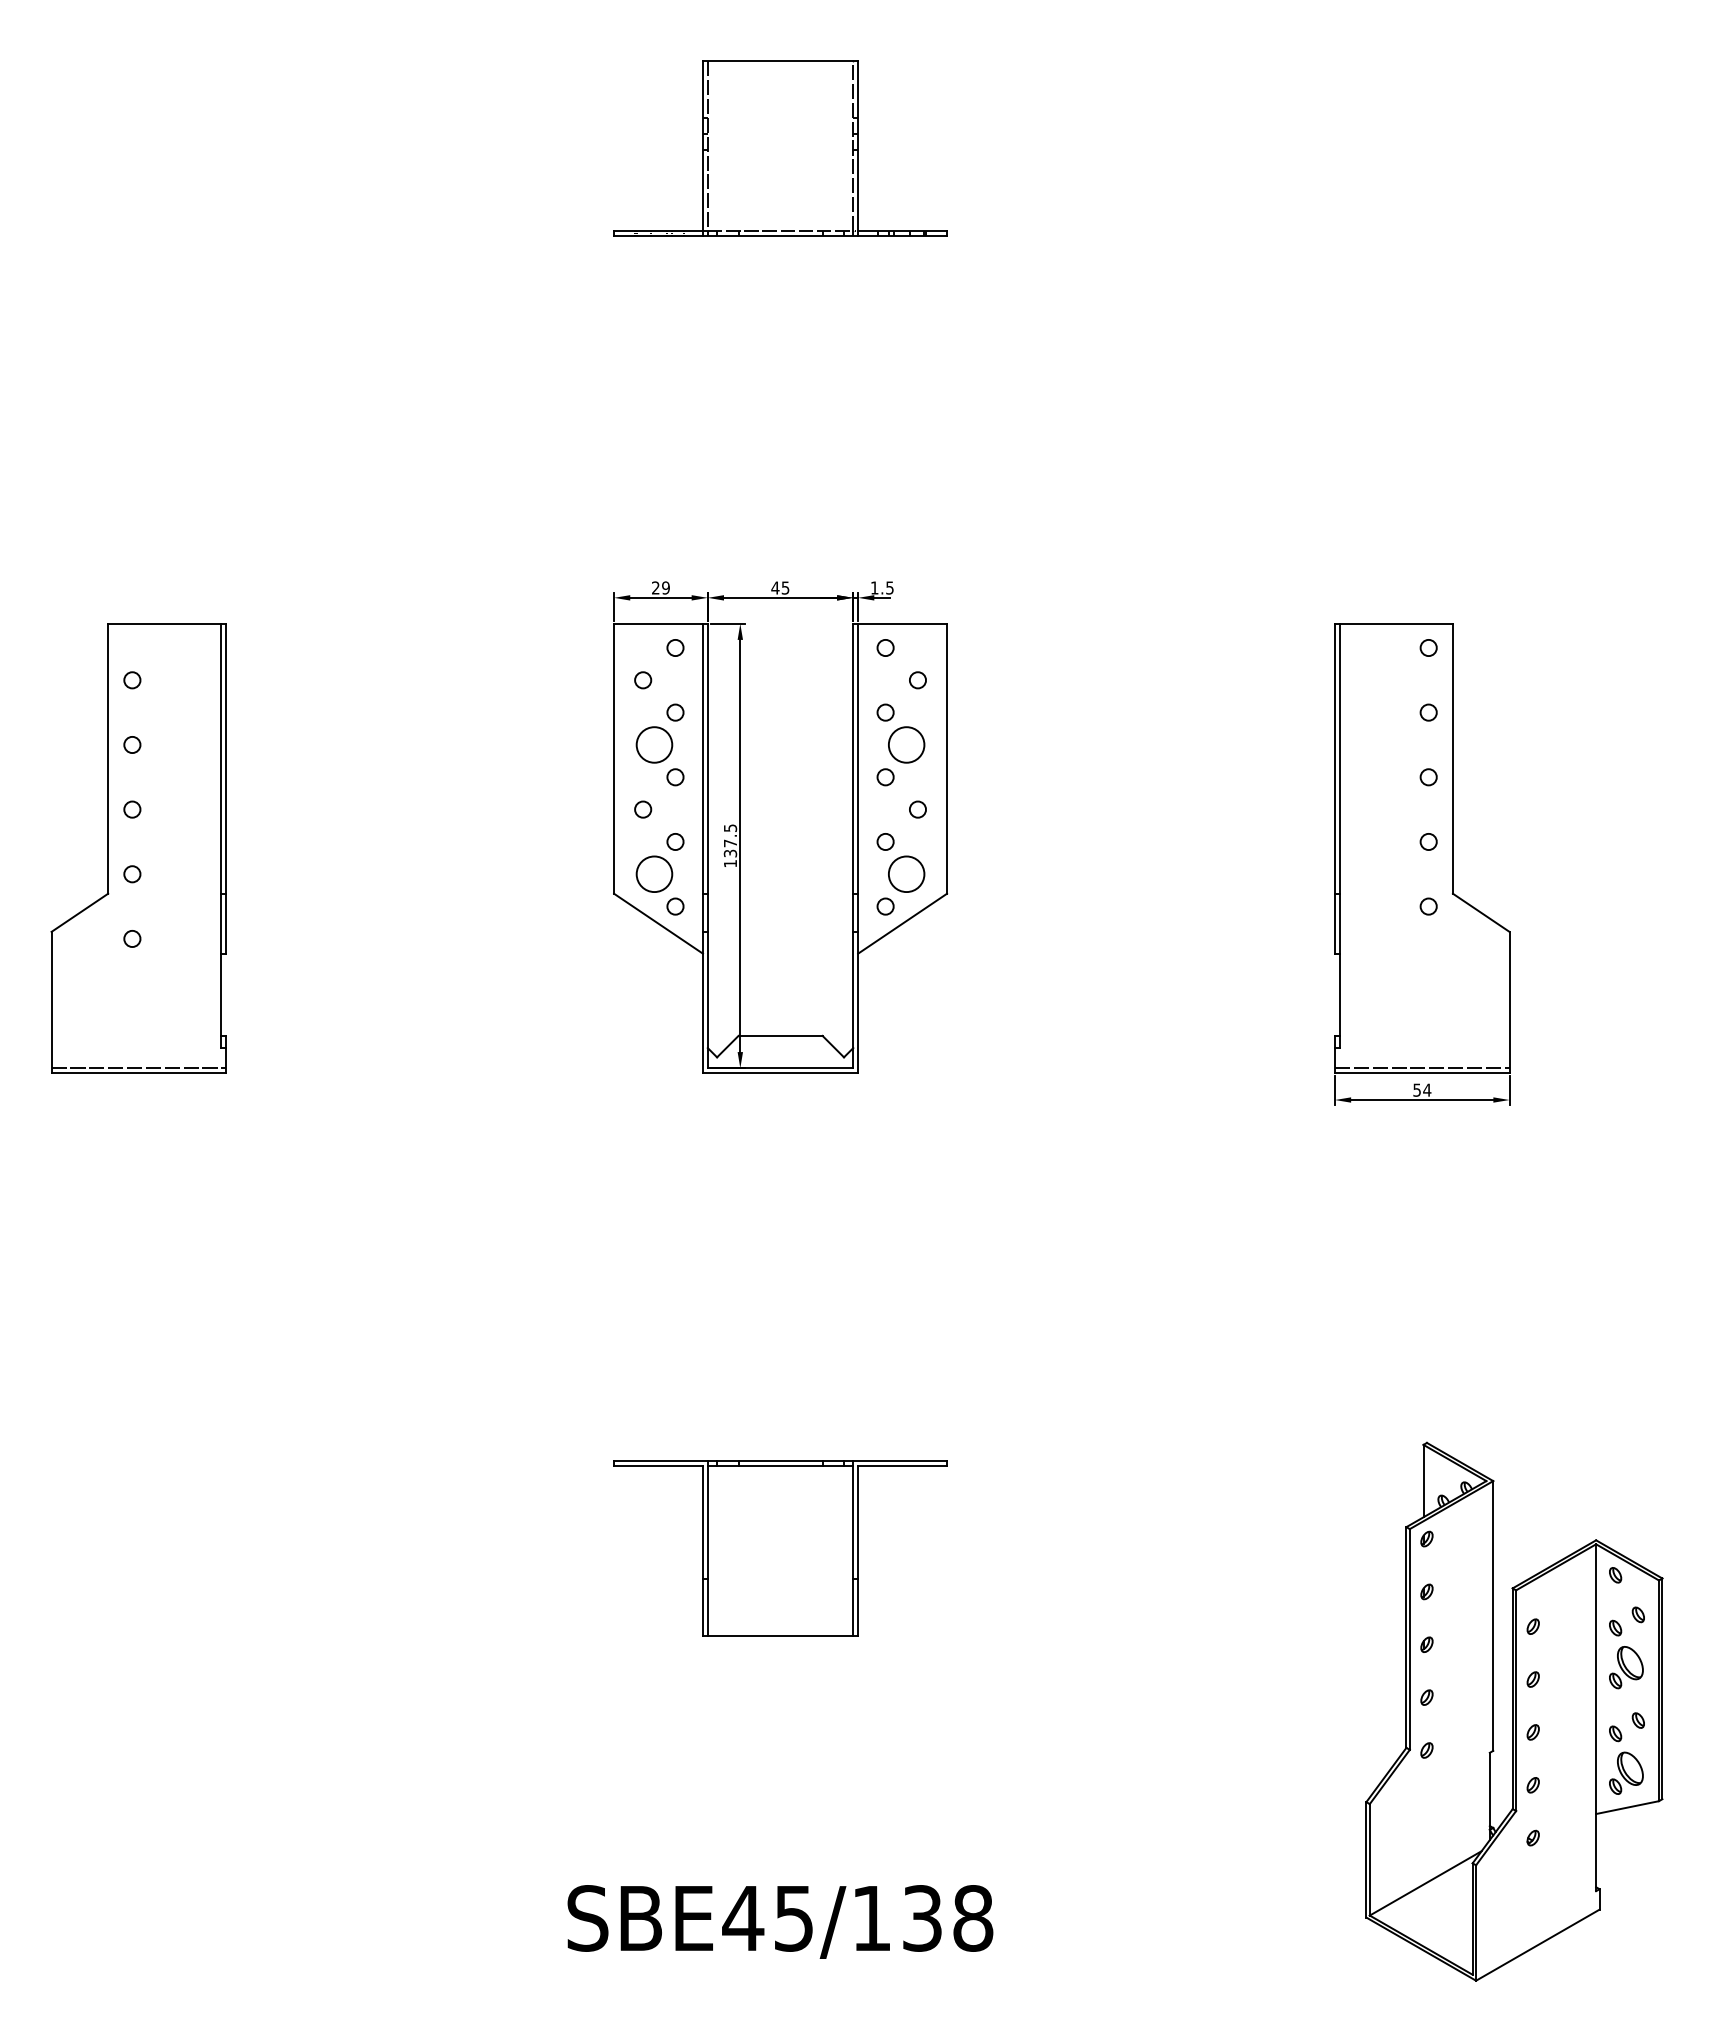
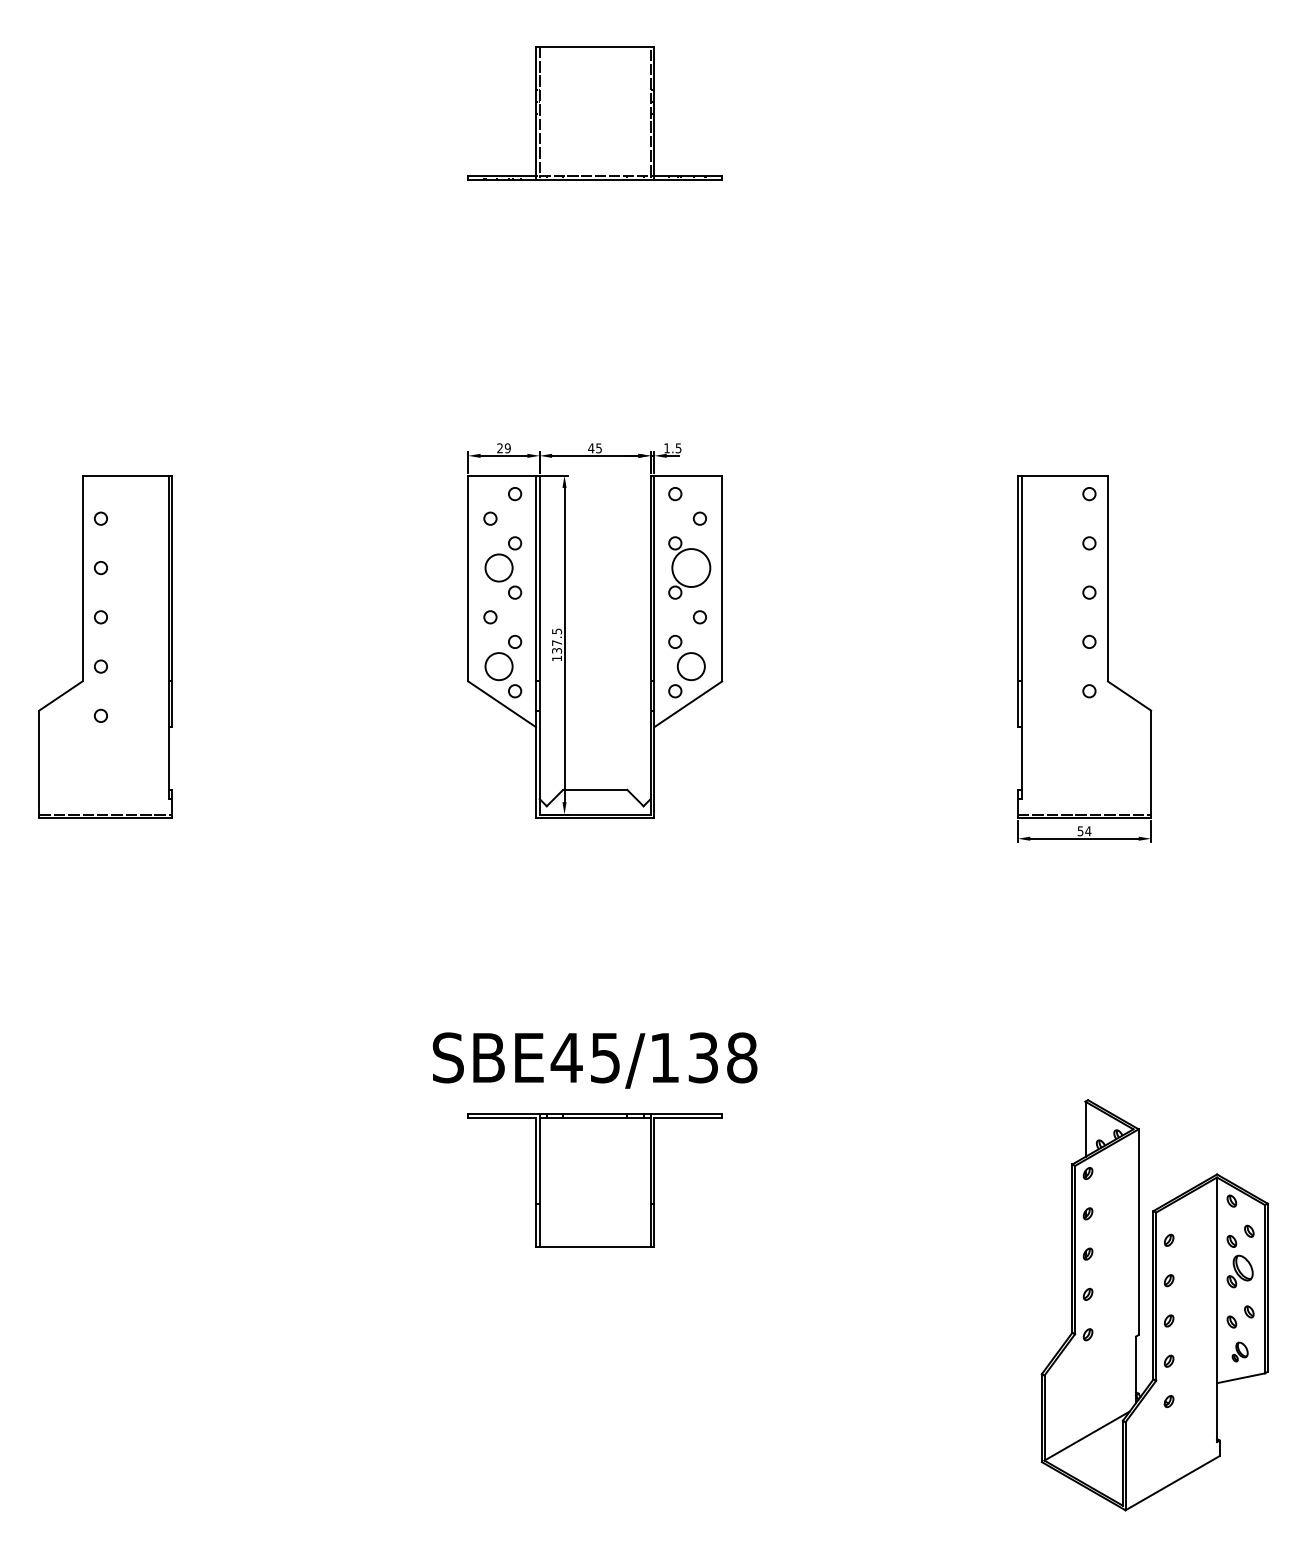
circle: (906, 744) -> (691, 567), size x1.4
part: (1626, 1772) -> (1240, 1351), size x0.6
text: (780, 1921) -> (595, 1060), moved

